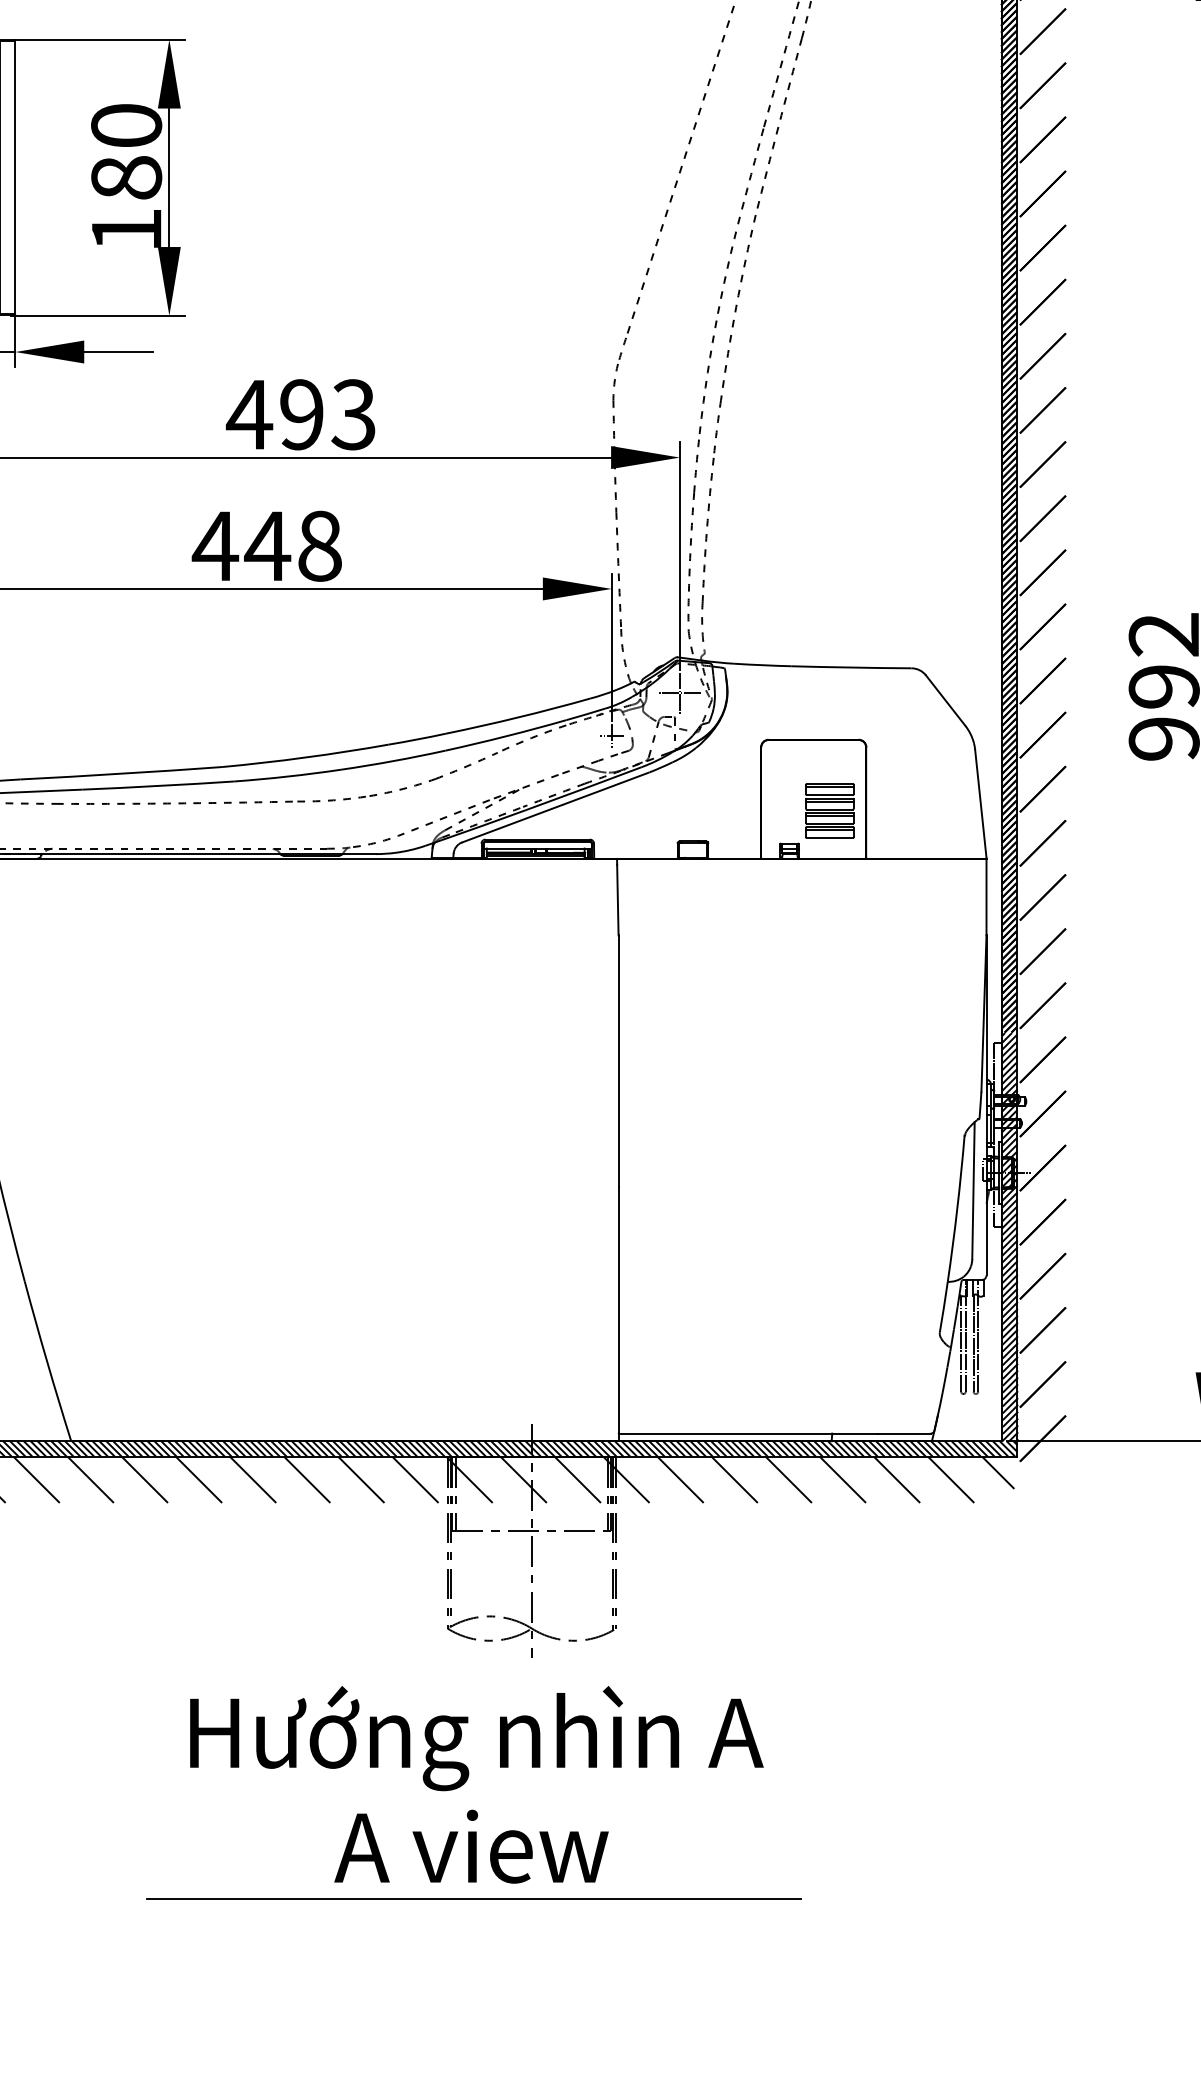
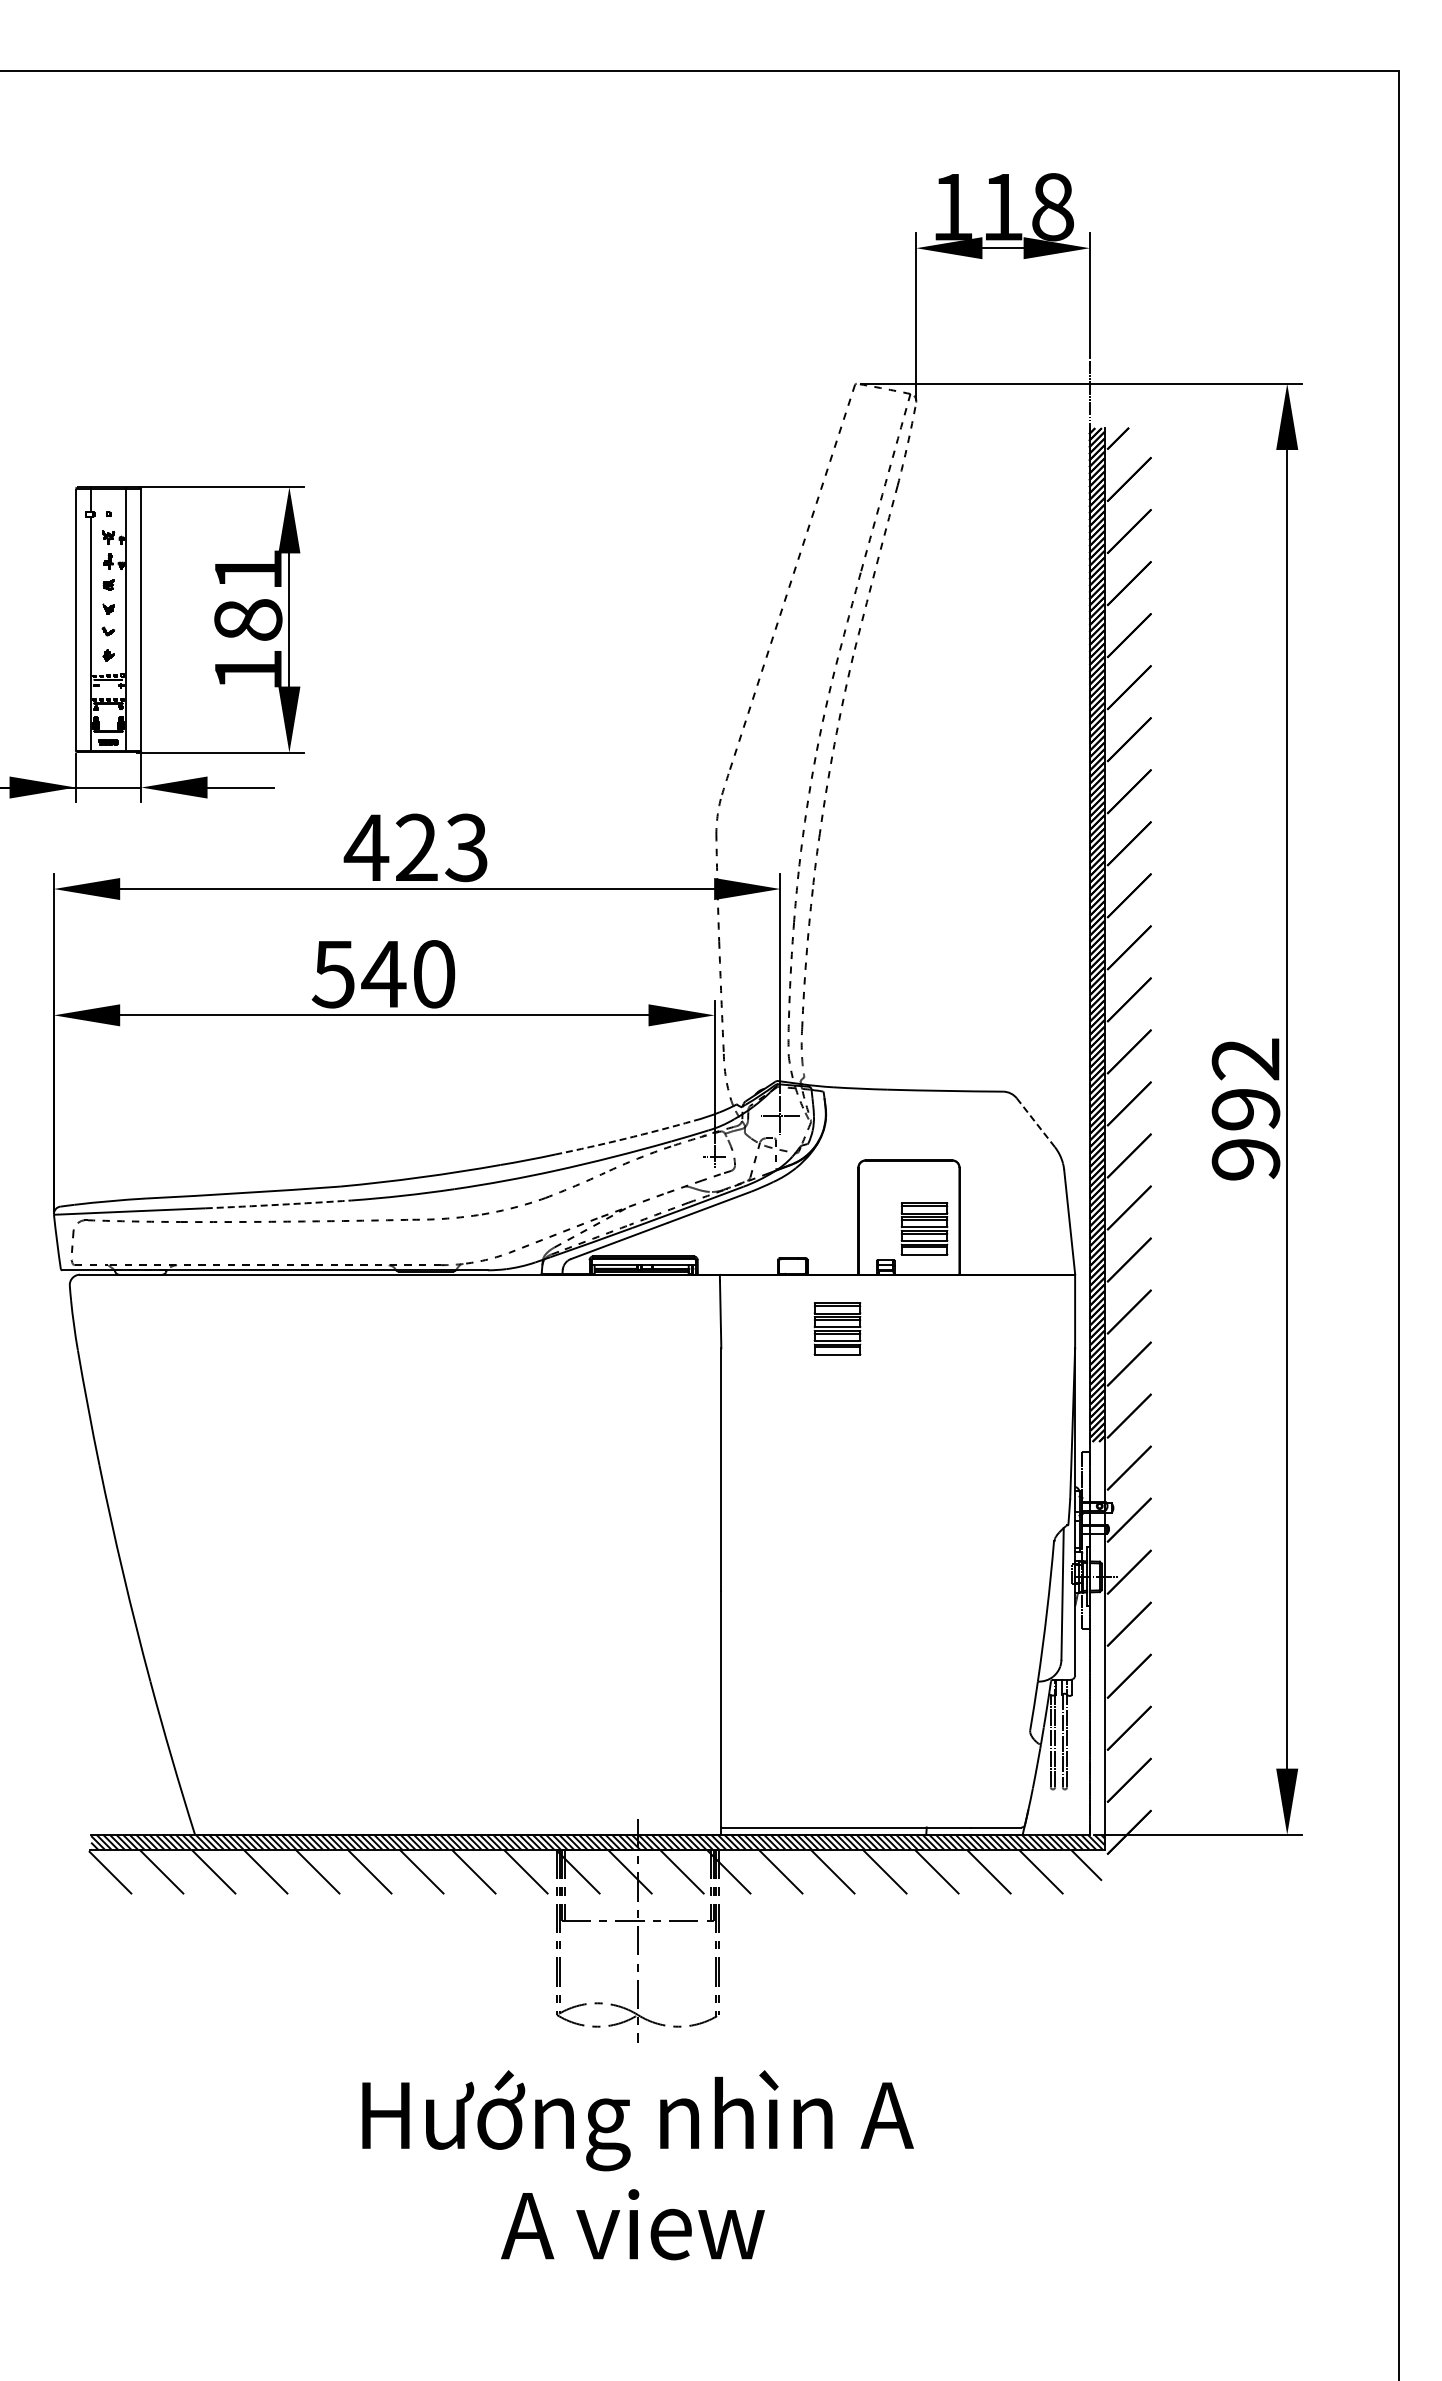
text: (126, 125) -> (248, 569), 180 -> 181
text: (301, 414) -> (416, 847), 493 -> 423
text: (267, 546) -> (383, 974), 448 -> 540
line: (945, 700) -> (1035, 1122), solid -> dashed
arc: (517, 717) -> (624, 1138), solid -> dashed
arc: (158, 785) -> (278, 1204), solid -> dashed
part: (739, 914) -> (837, 1328), added
hatch: (1009, 1237) -> (1097, 1638), removed
text: (476, 1785) -> (637, 2165), moved
line: (473, 1899) -> (581, 2275), removed

